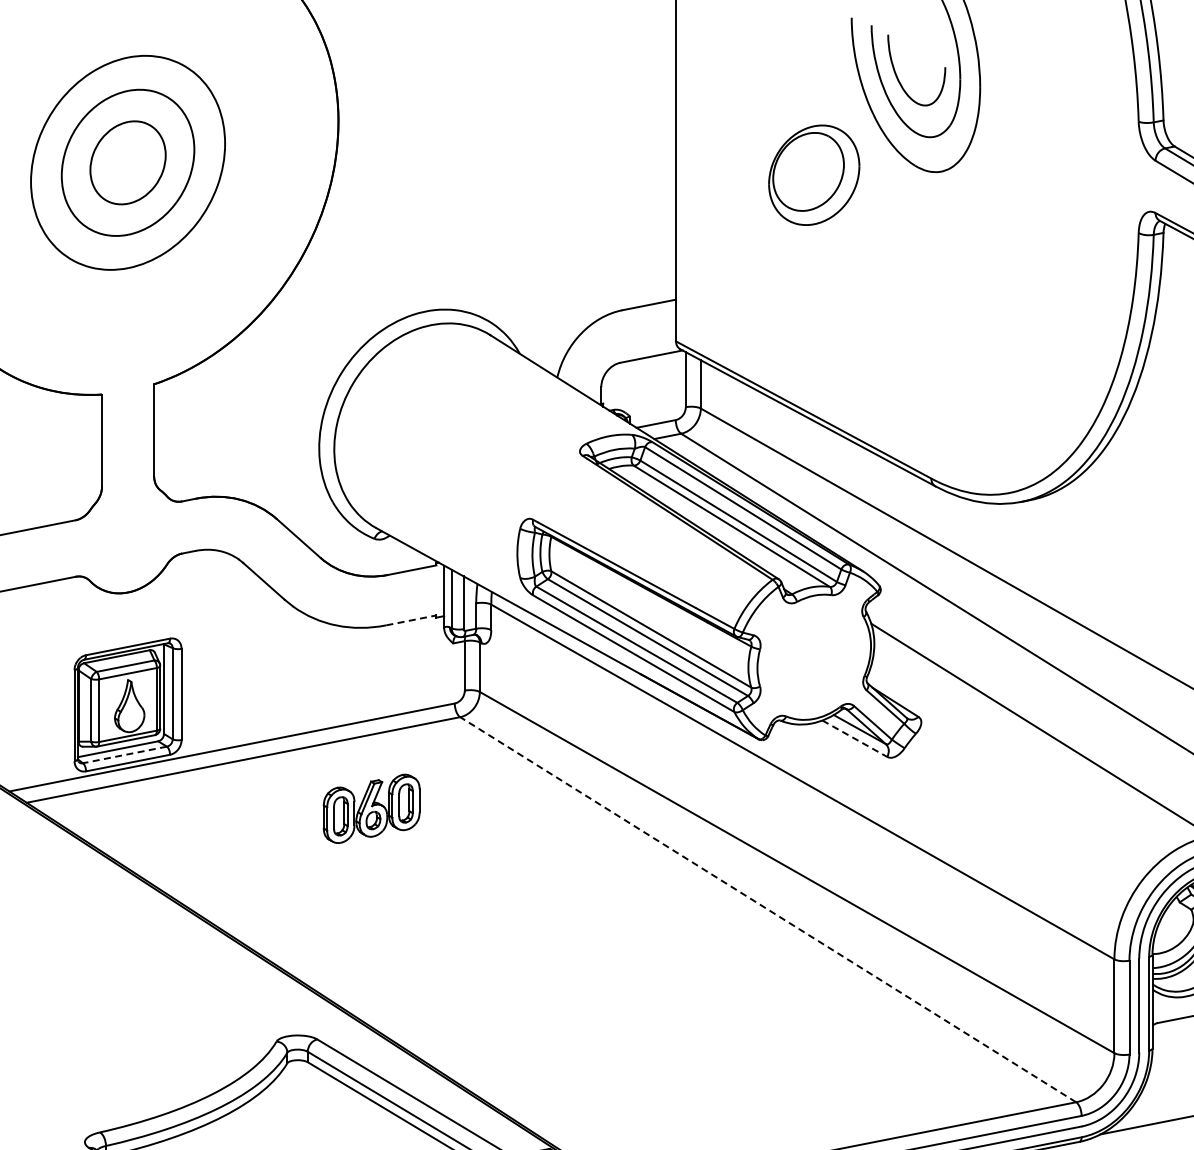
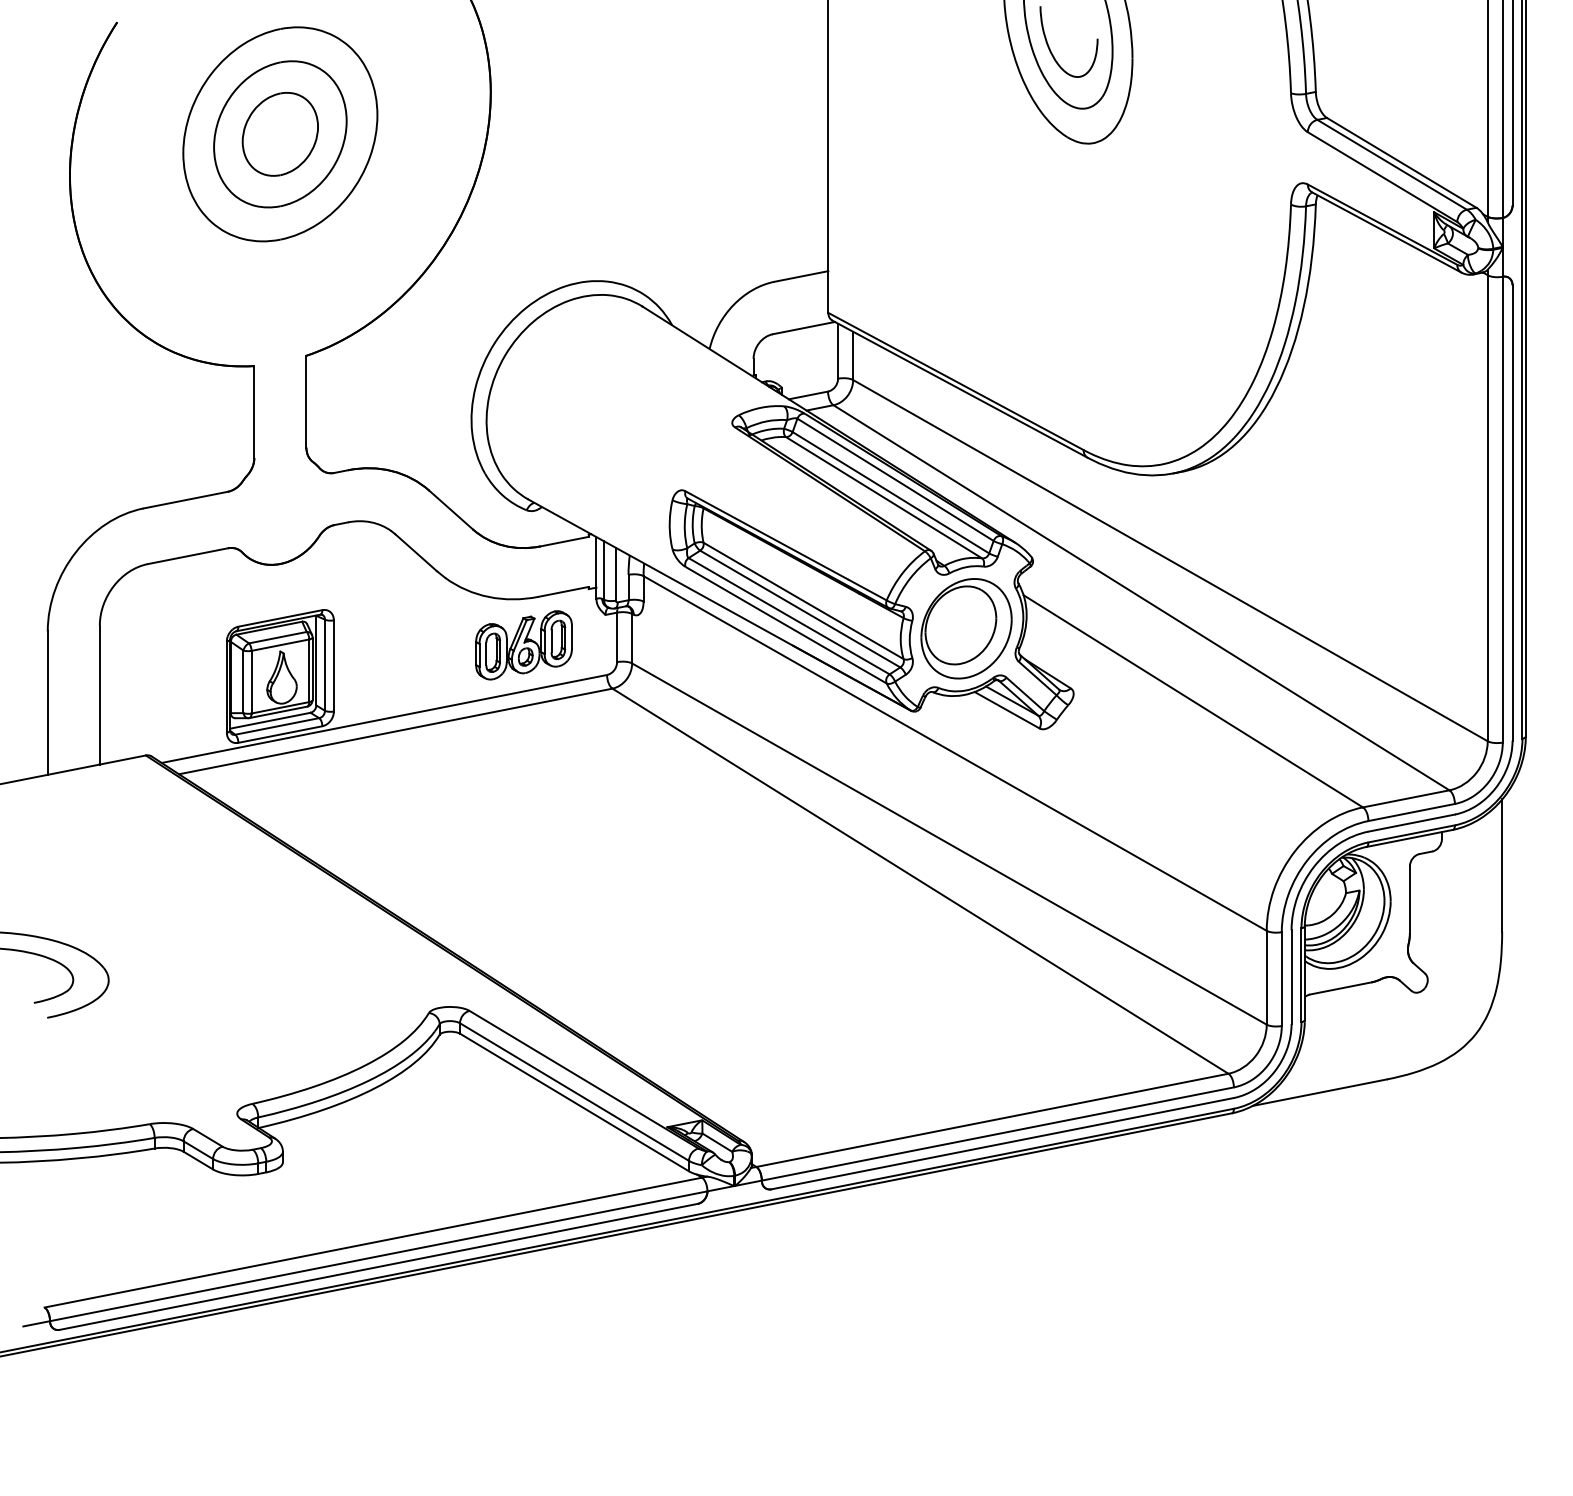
part: (814, 175) -> (966, 628), moved
line: (412, 620) -> (564, 591), dashed -> solid
line: (855, 739) -> (1007, 710), dashed -> solid
line: (125, 755) -> (277, 726), dashed -> solid
part: (371, 809) -> (523, 645), moved
line: (768, 909) -> (920, 880), dashed -> solid

